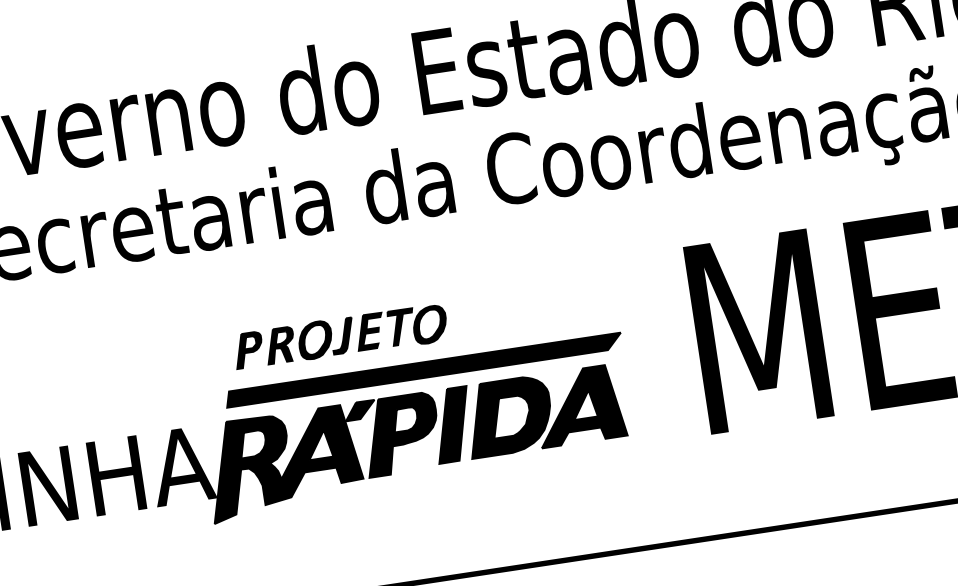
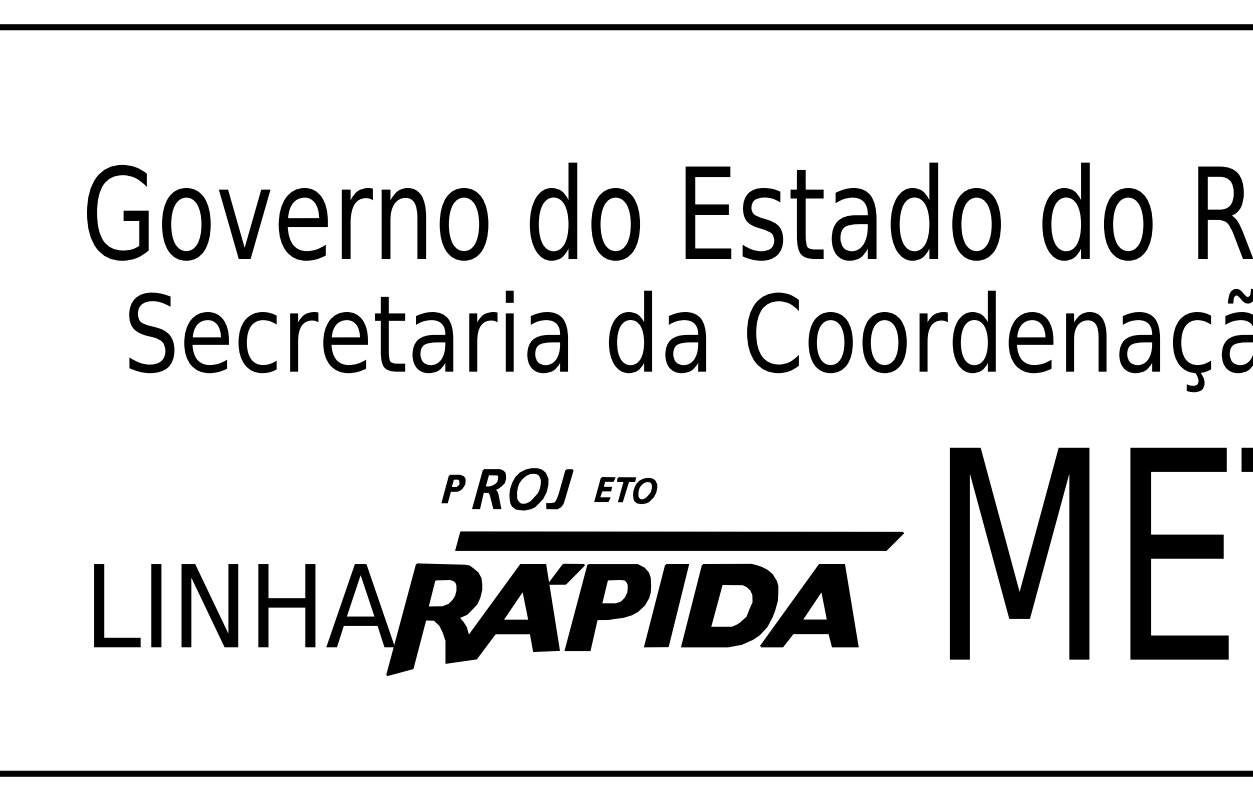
part: (401, 328) -> (625, 490), size x0.6
part: (248, 349) -> (453, 488), size x0.7
part: (423, 369) -> (679, 540), moved

